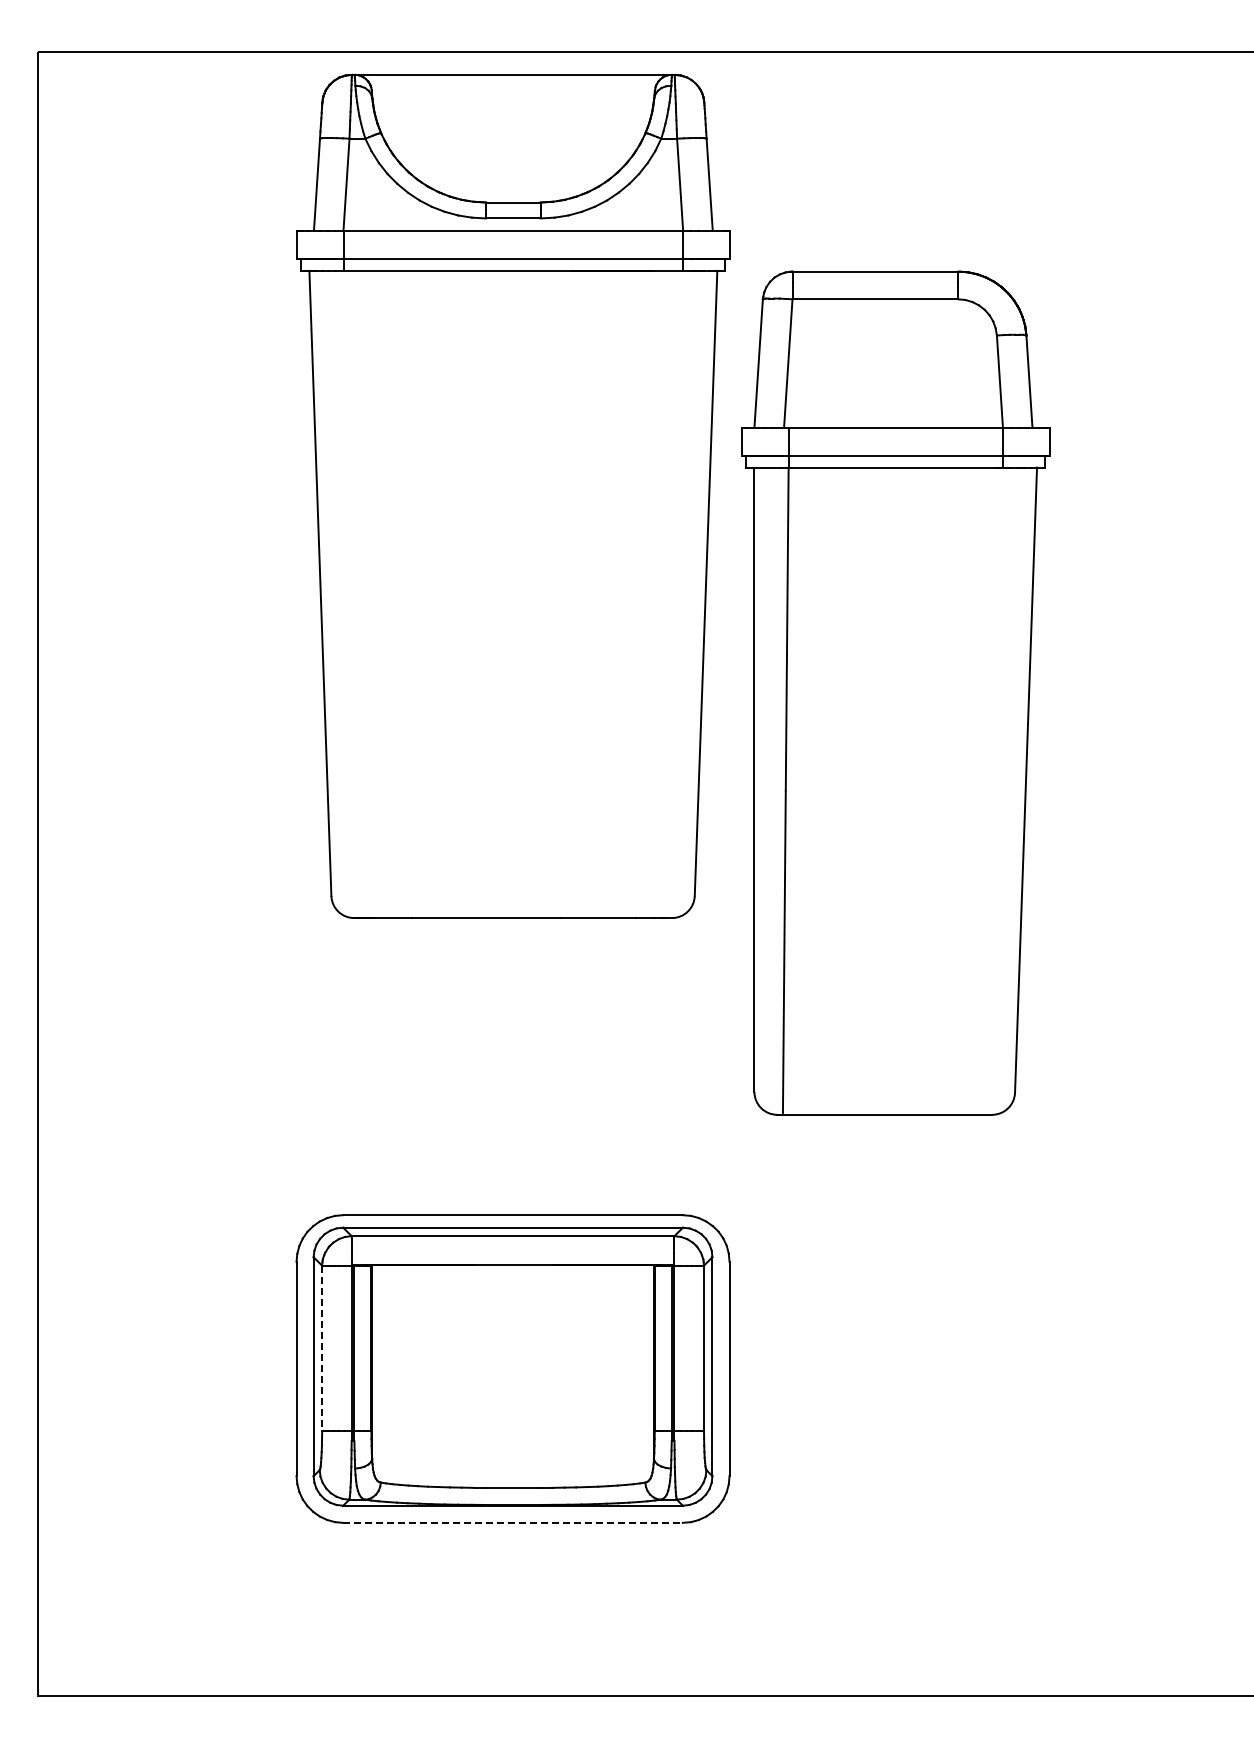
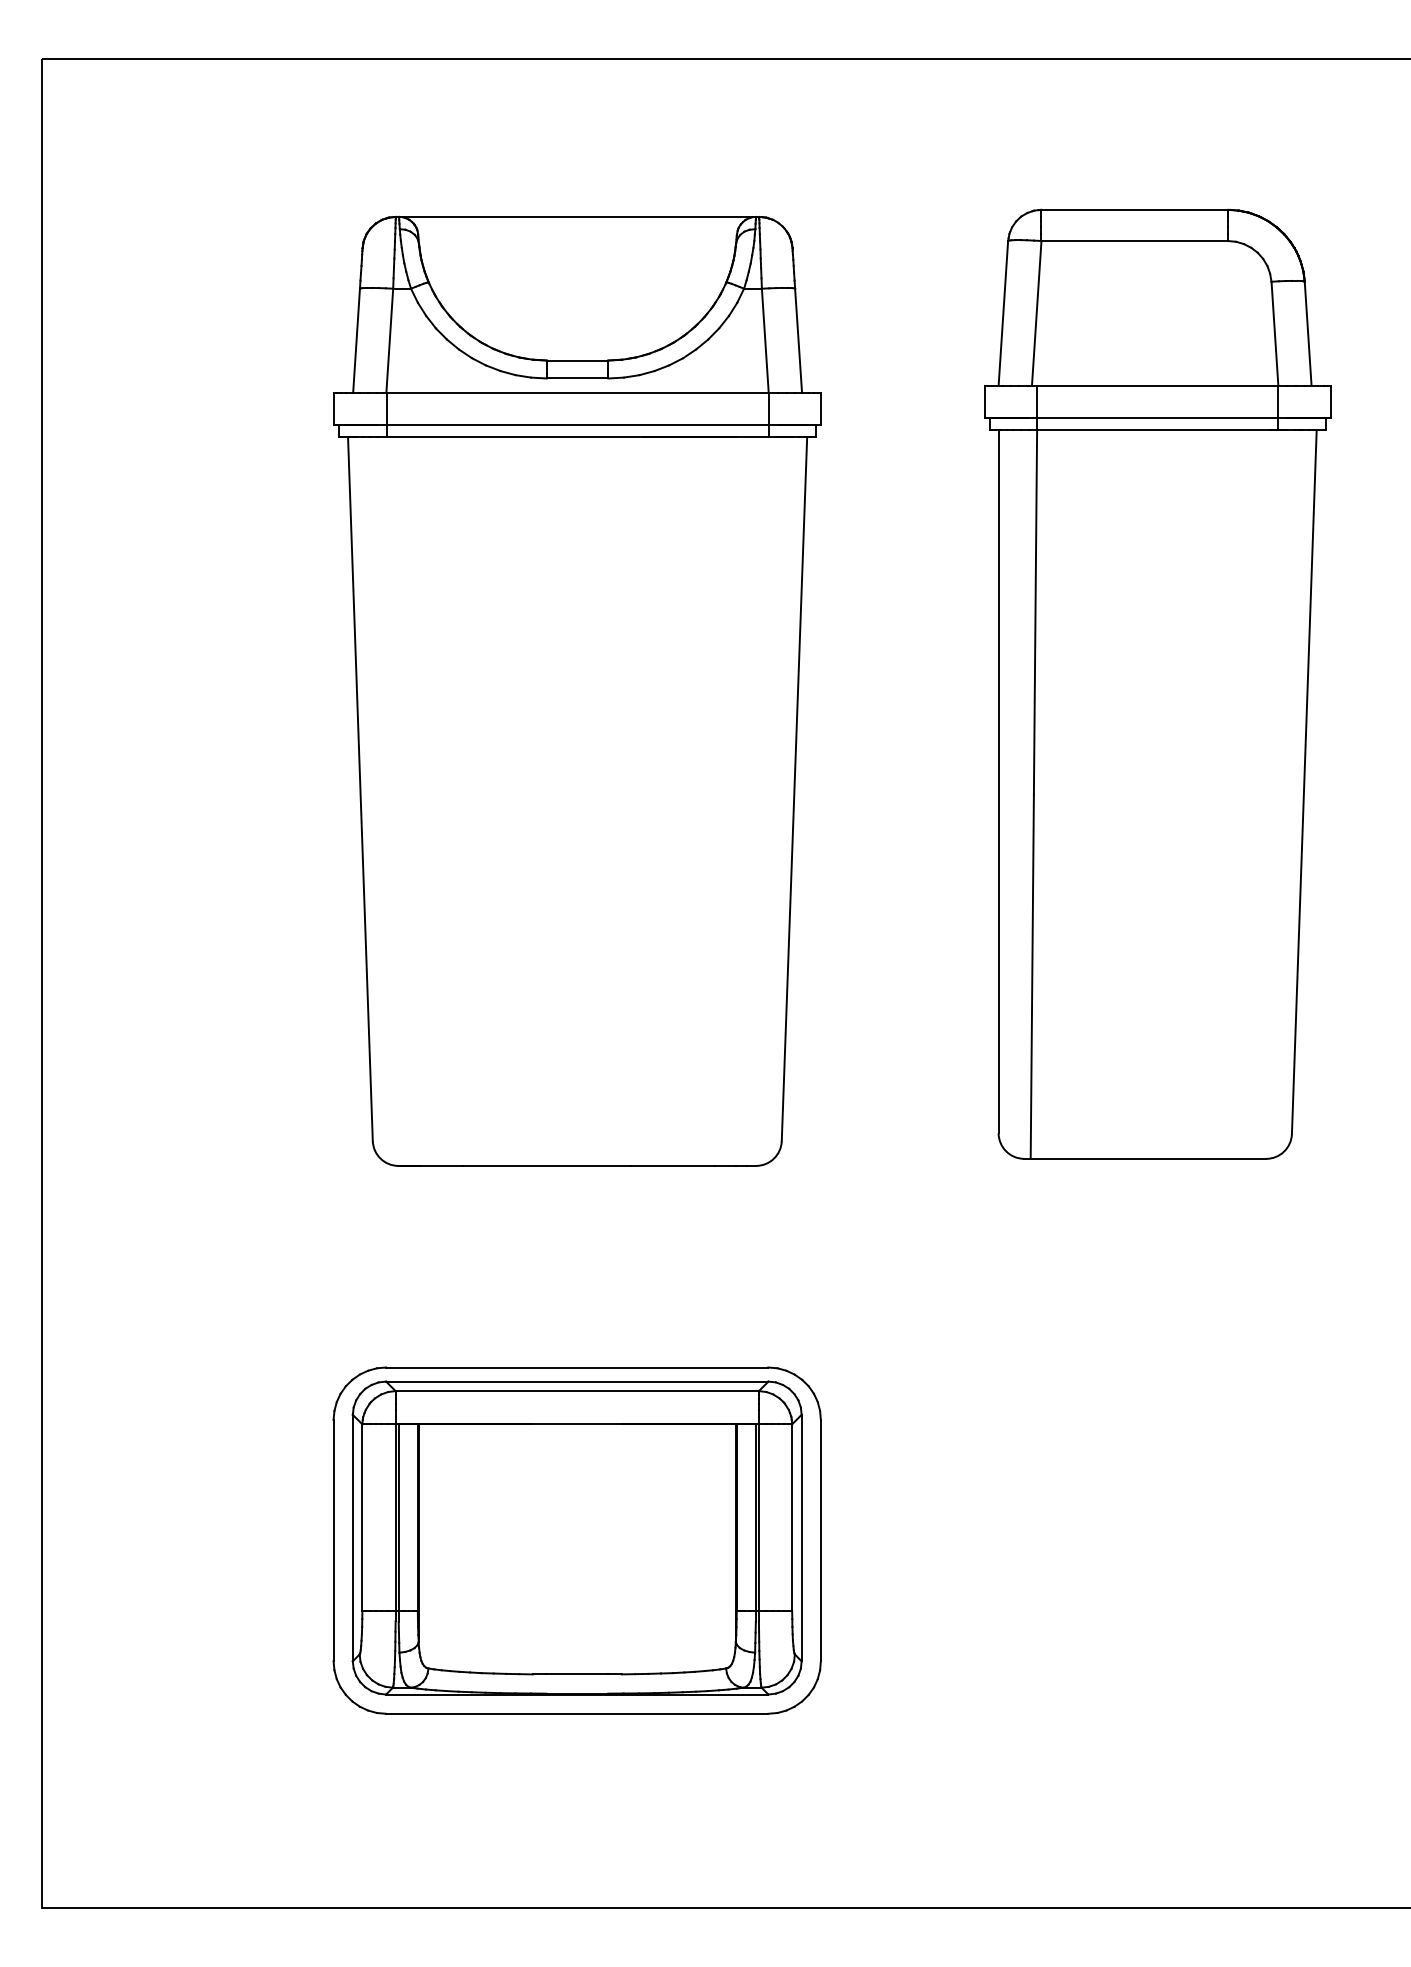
part: (513, 495) -> (577, 690), moved
part: (895, 692) -> (1157, 683), moved
line: (322, 1348) -> (362, 1517), dashed -> solid
line: (513, 1522) -> (577, 1713), dashed -> solid

